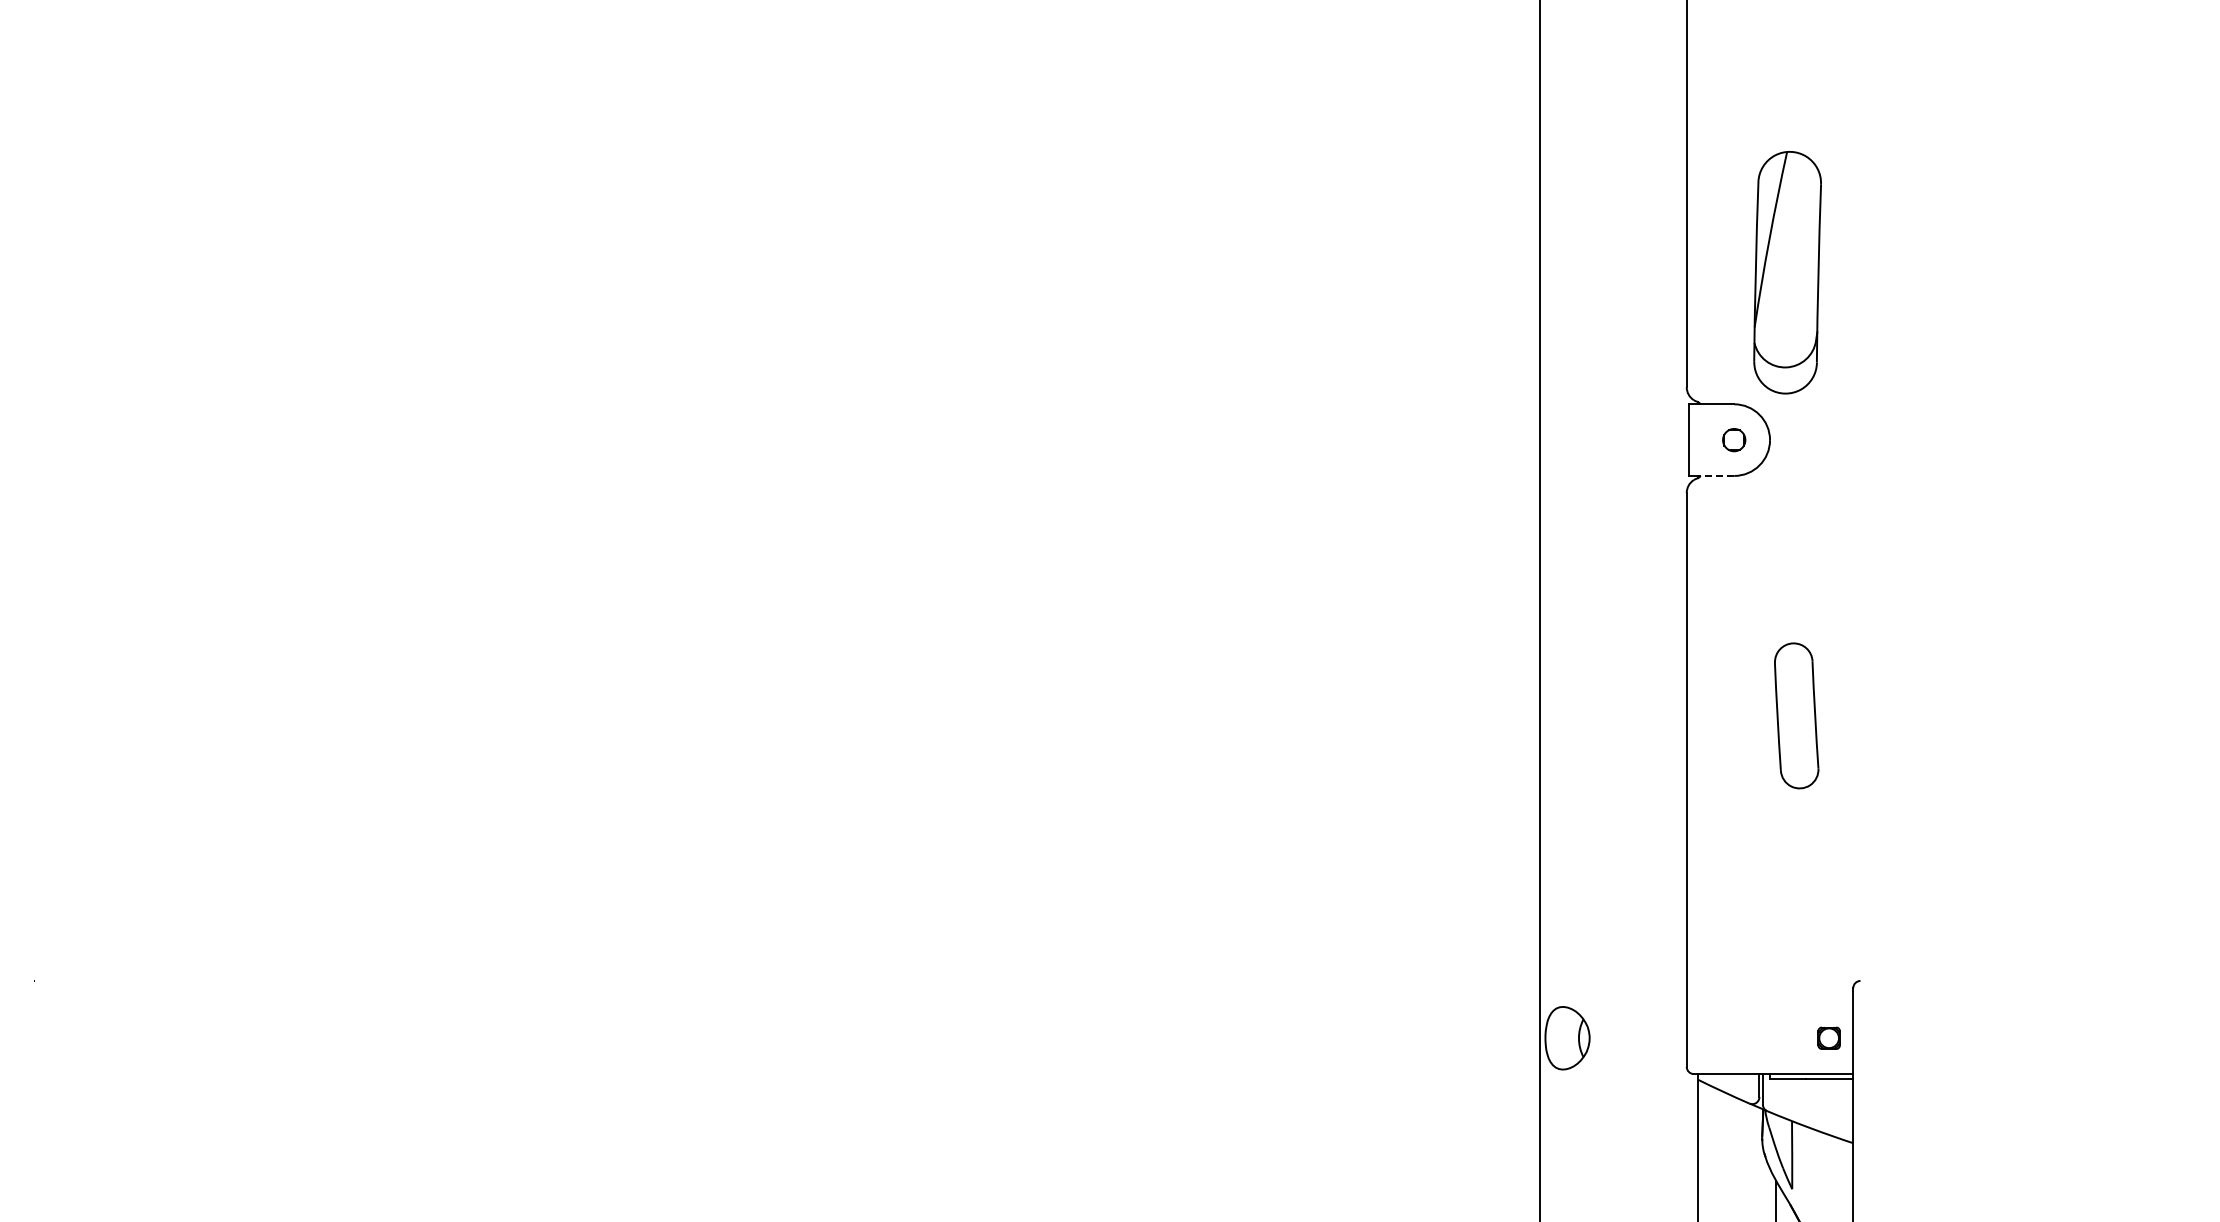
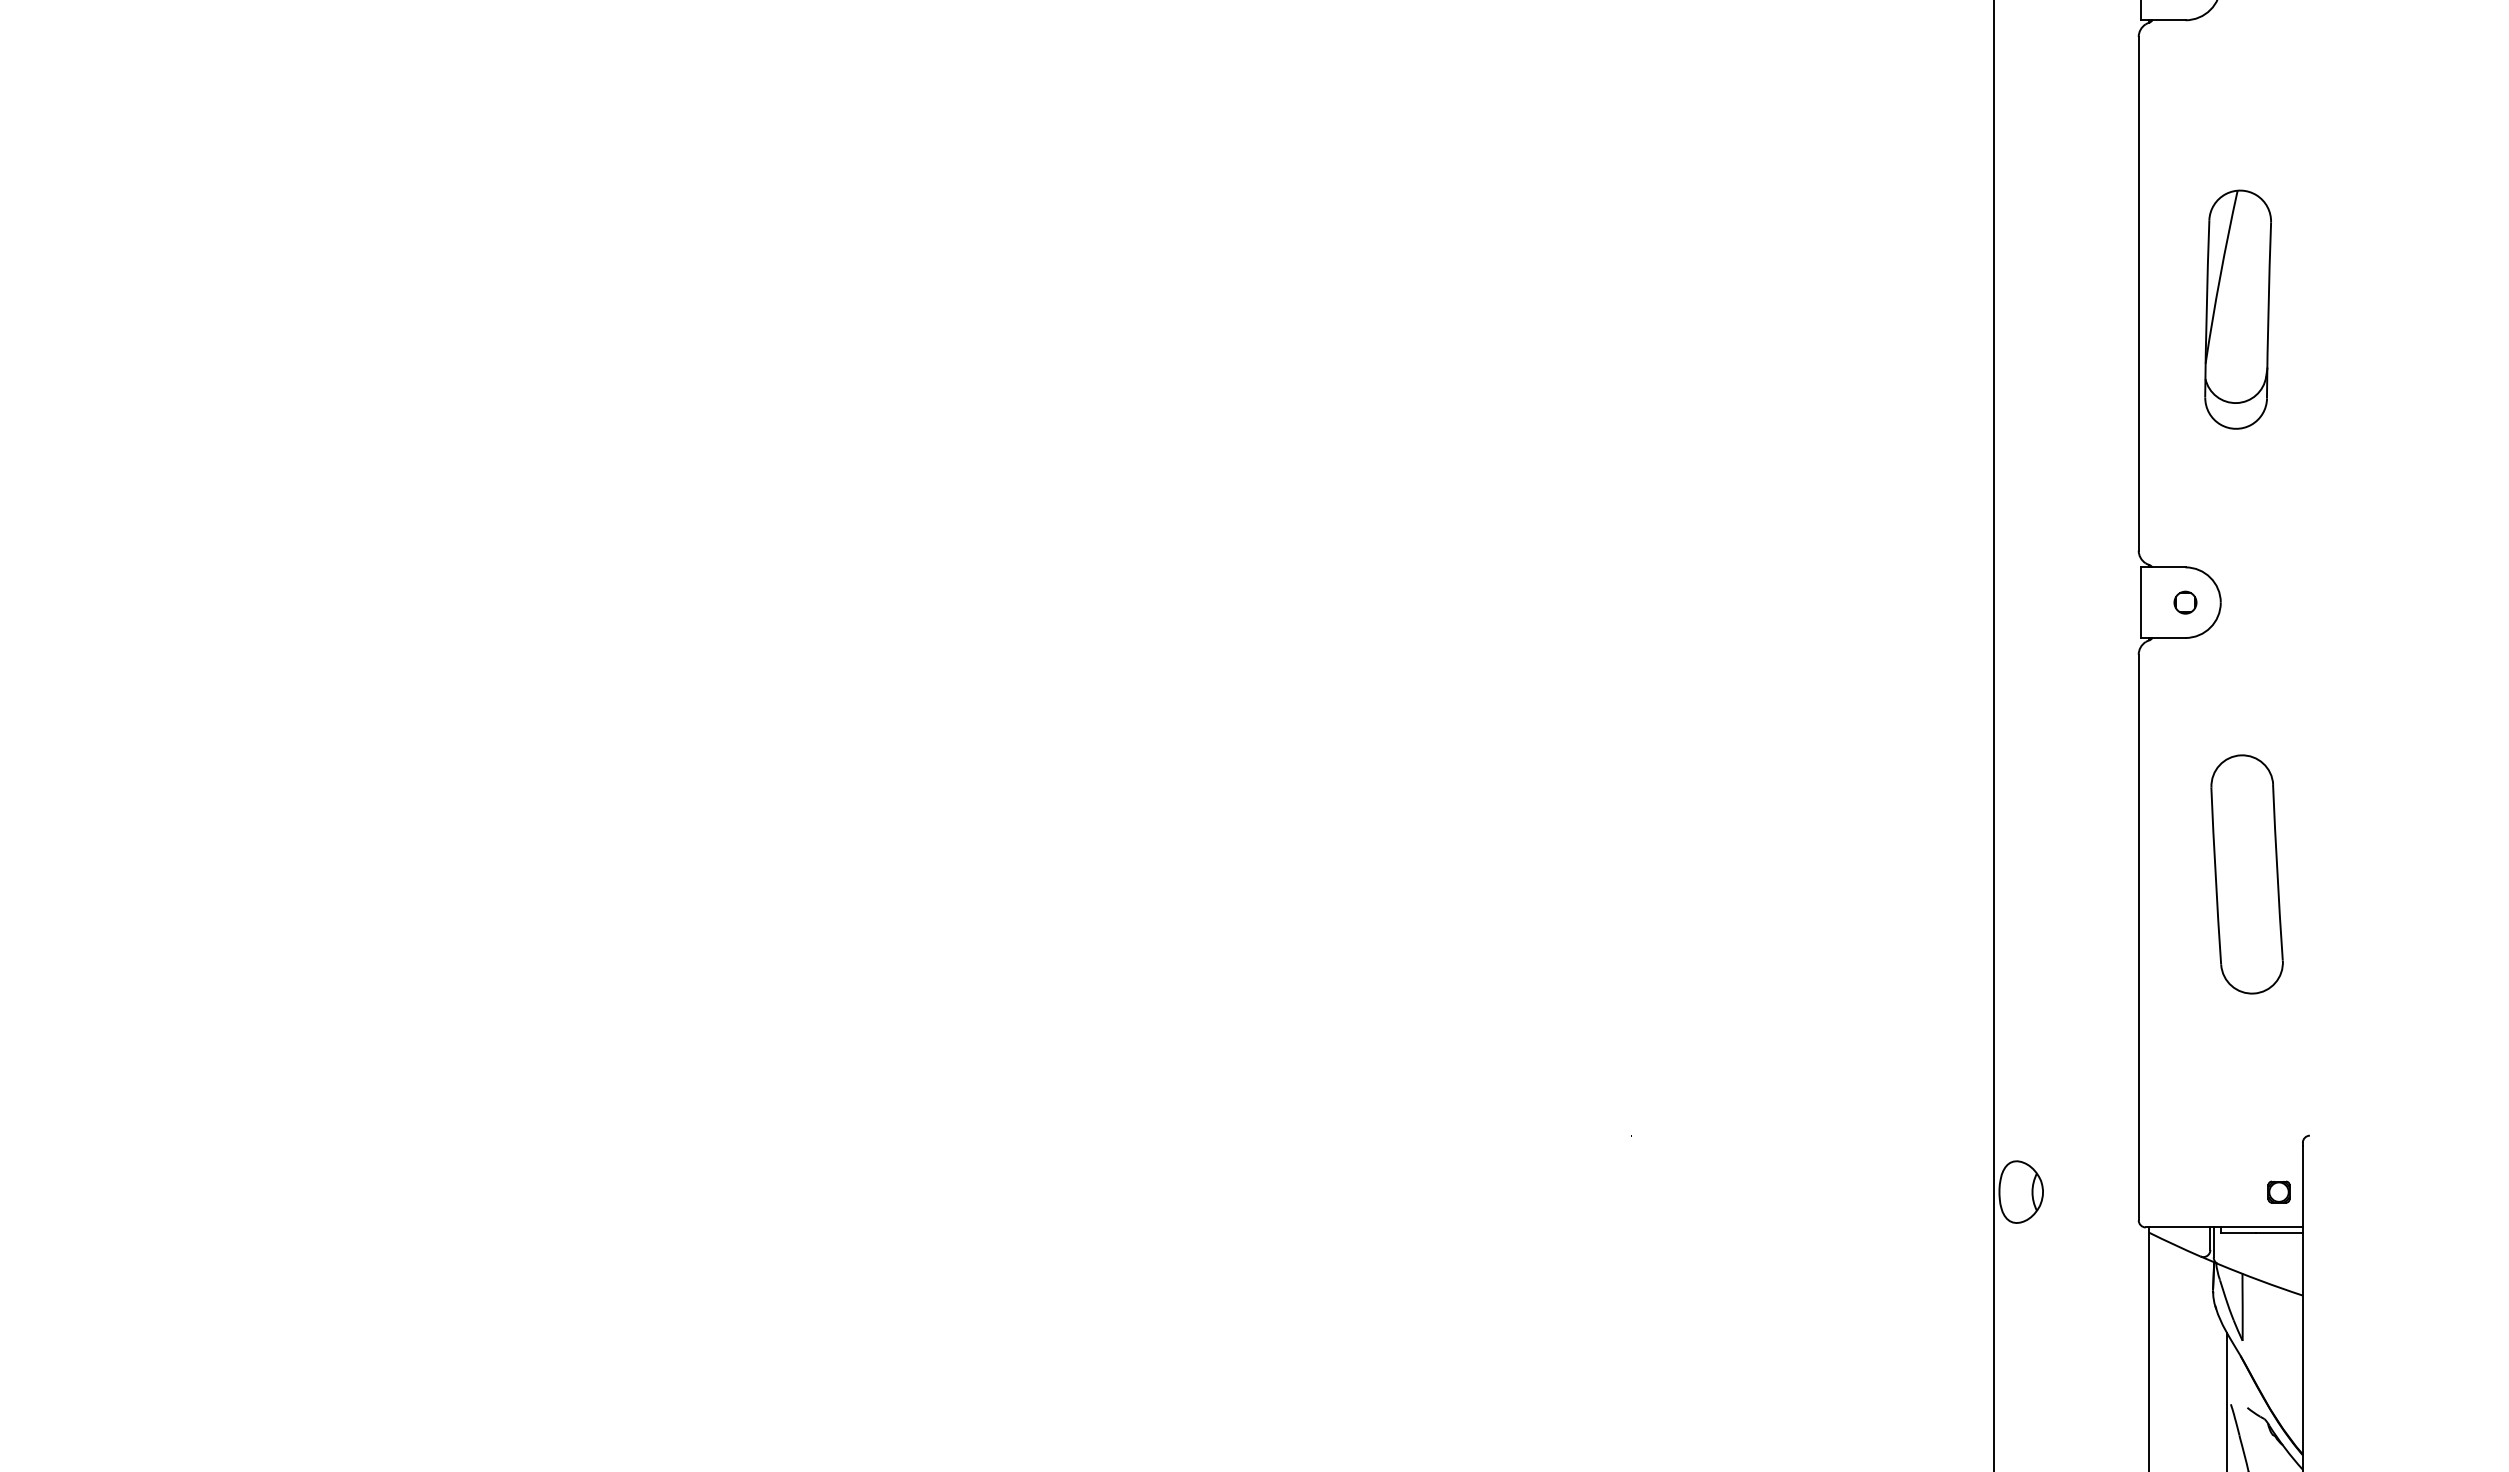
part: (1786, 272) -> (2237, 309), moved
line: (1716, 475) -> (2168, 637), dashed -> solid
part: (1796, 715) -> (2246, 874), size x1.67

